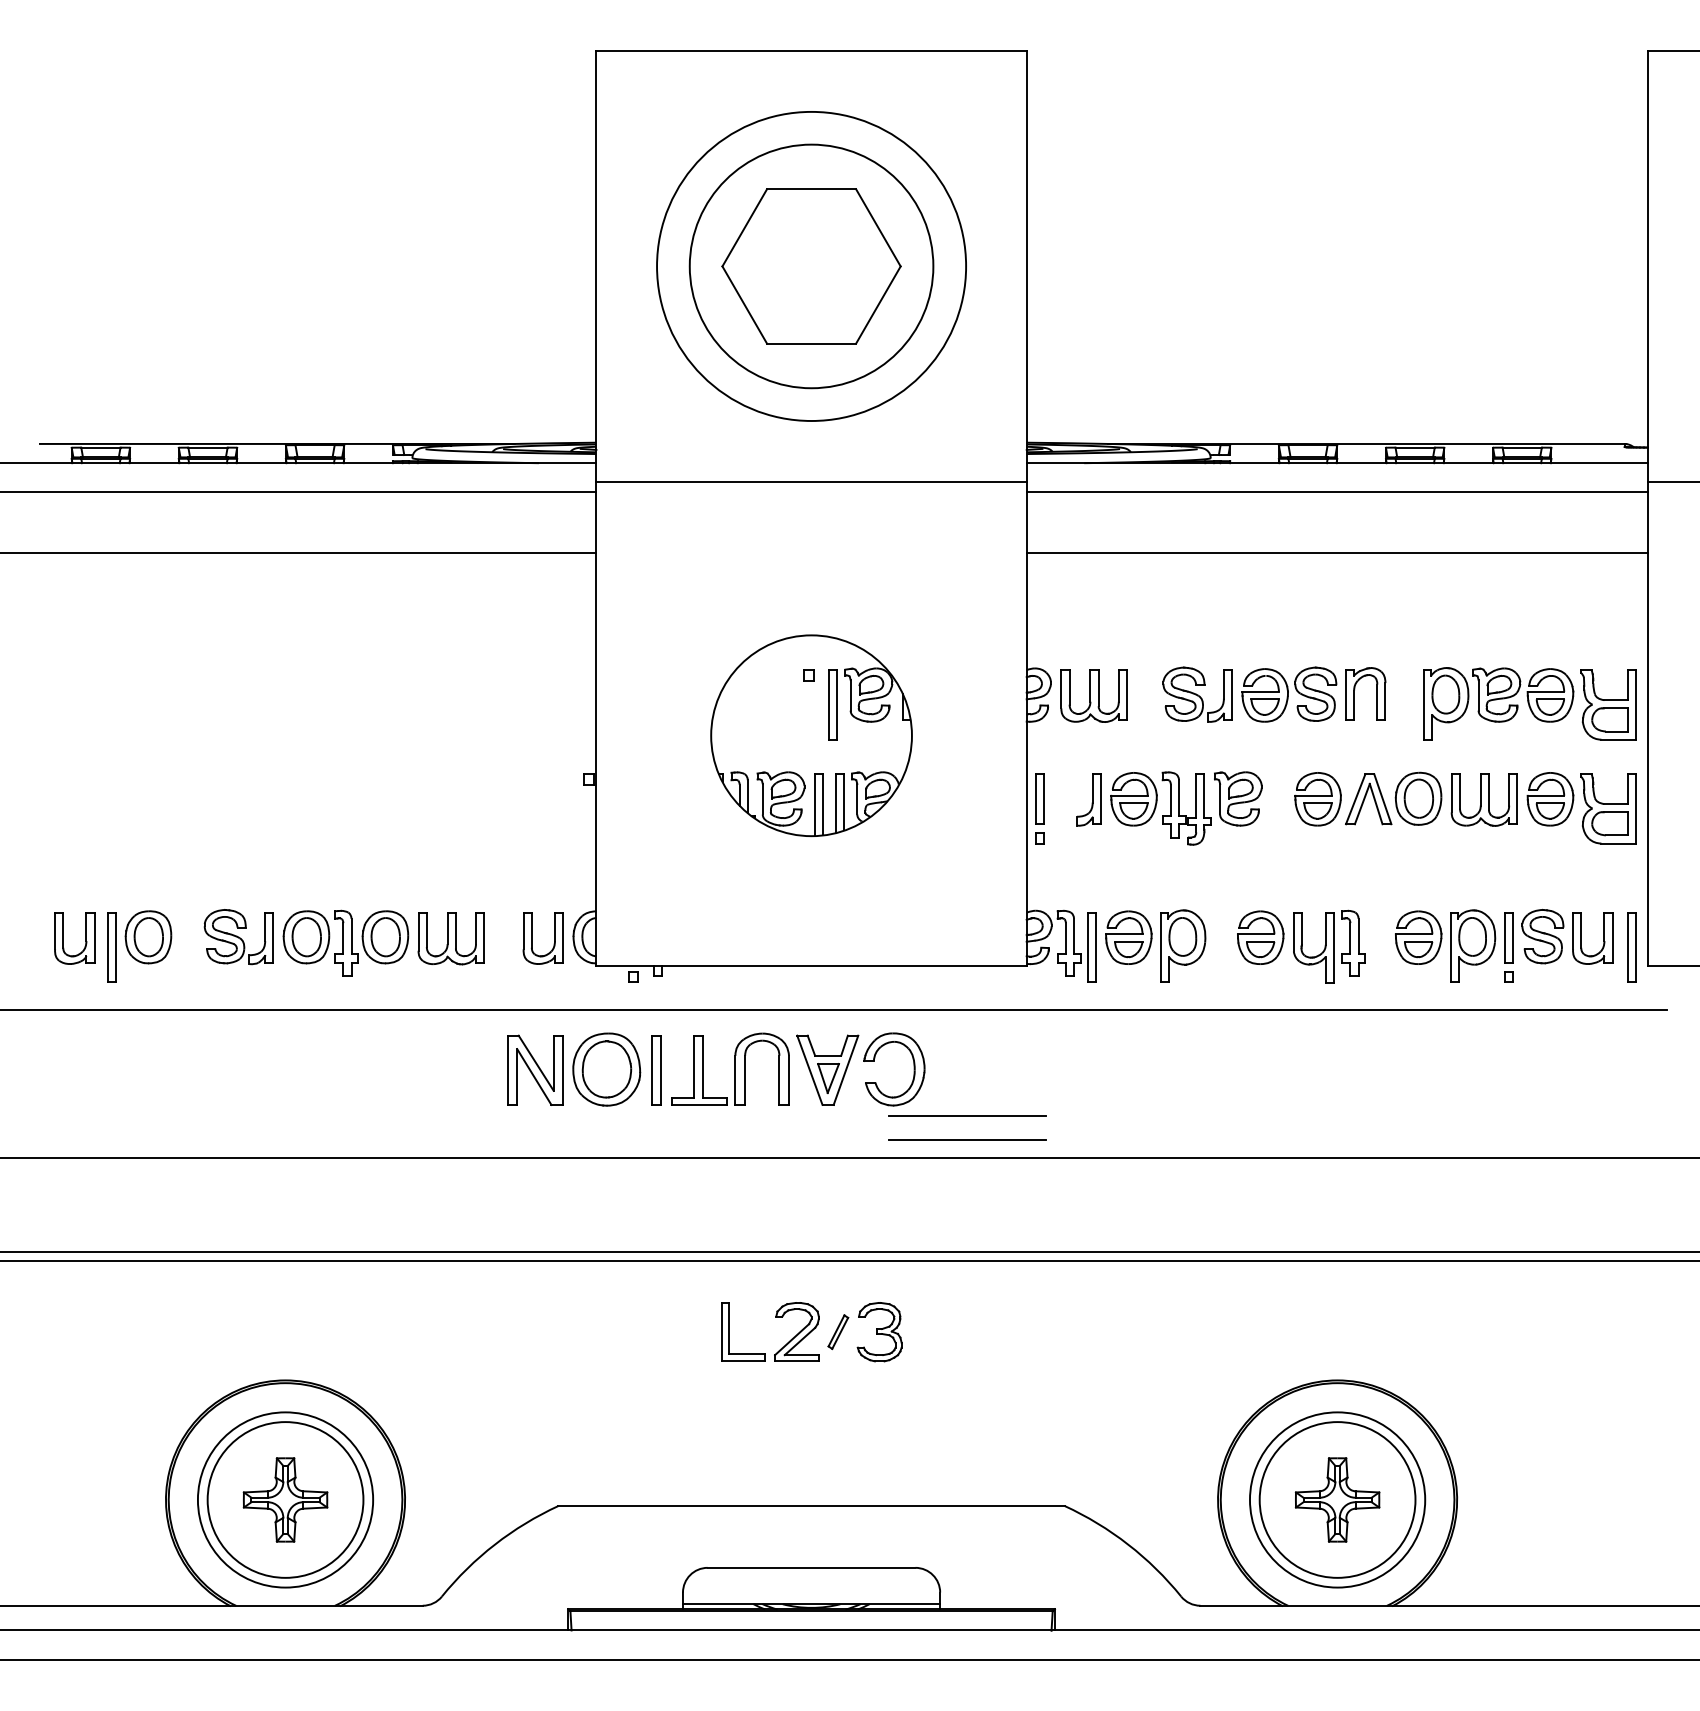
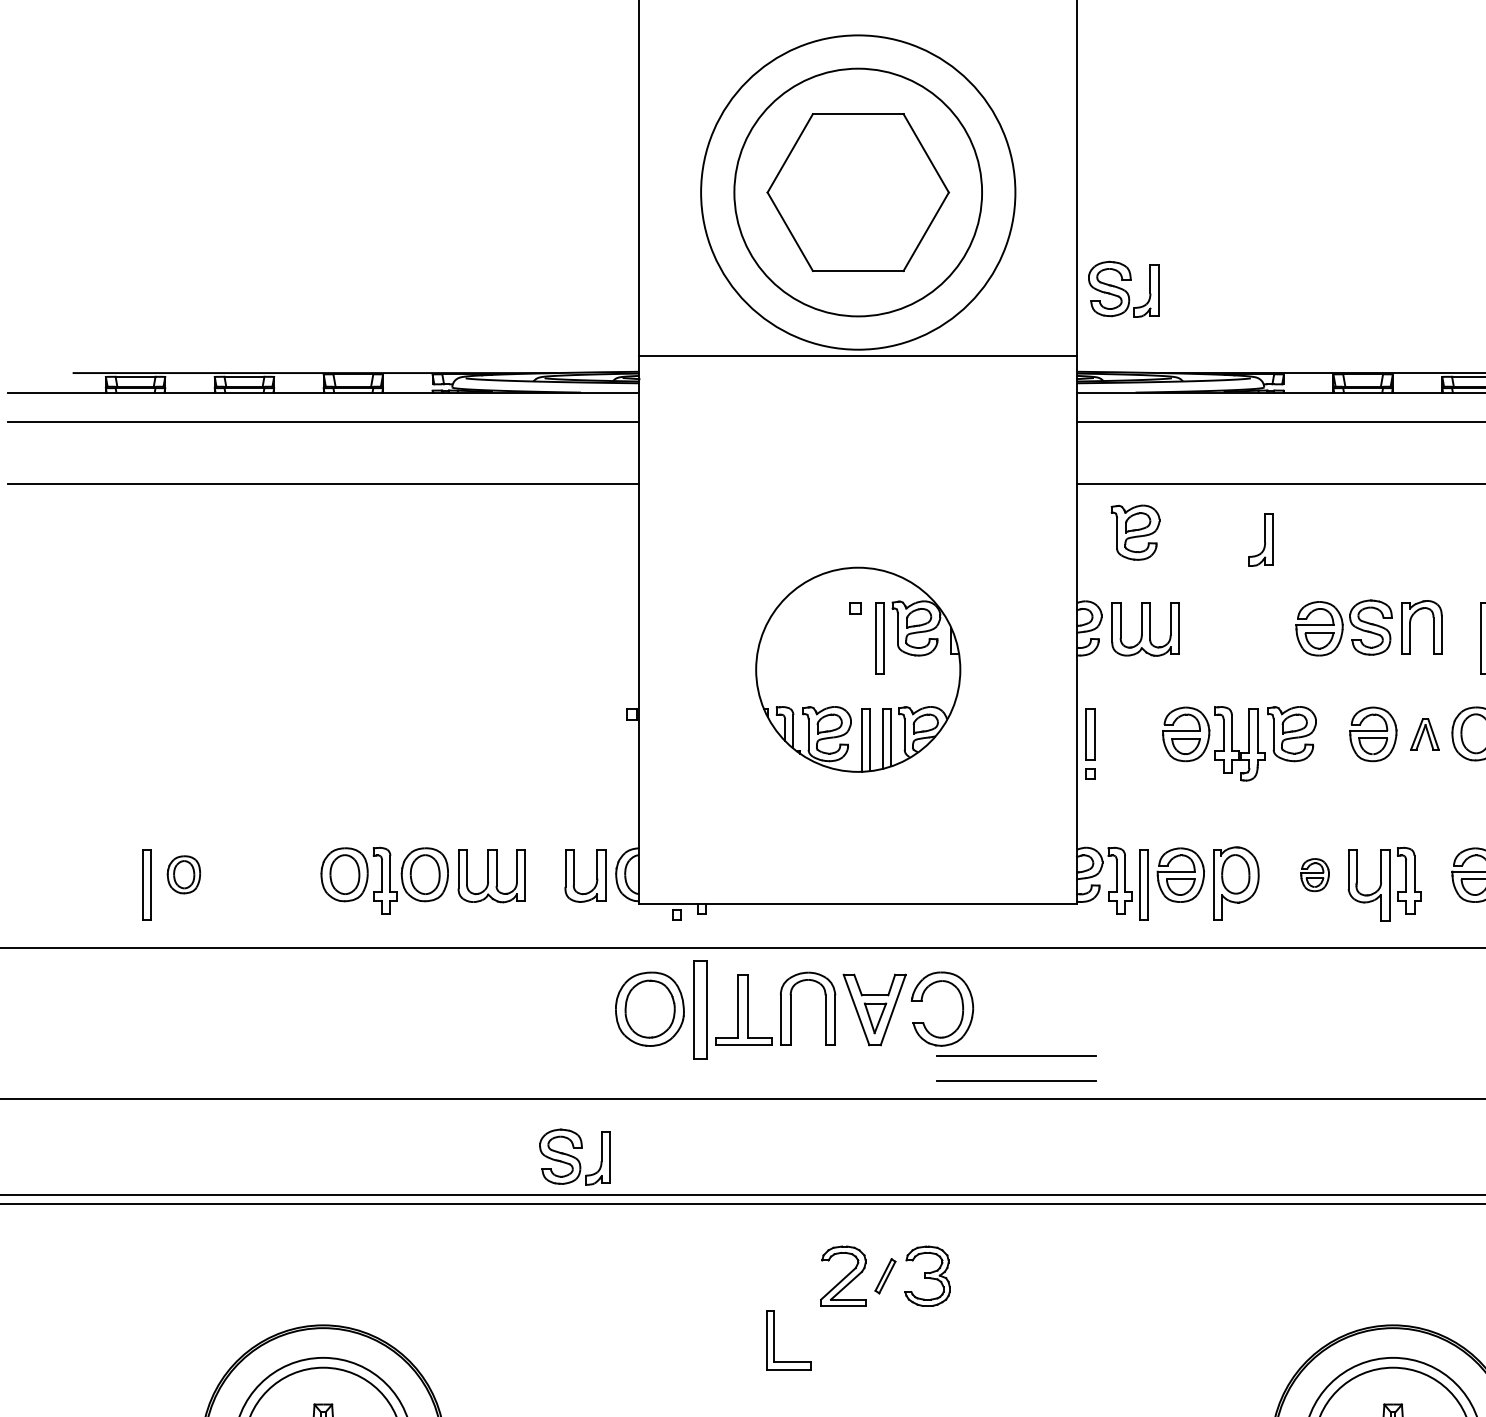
line: (811, 481) -> (858, 356), moved
part: (1084, 600) -> (1135, 532), added
part: (1197, 694) -> (1123, 289), moved
part: (1088, 799) -> (1260, 539), moved
part: (1368, 799) -> (1424, 734), size x0.6
part: (148, 937) -> (183, 874), size x0.7
part: (238, 937) -> (574, 1157), moved
part: (1260, 937) -> (1314, 874), size x0.6
part: (63, 938) -> (97, 875), removed
part: (535, 1069) -> (577, 1009), removed
part: (656, 1070) -> (700, 1010), size x1.4
part: (729, 1331) -> (774, 1339), moved

